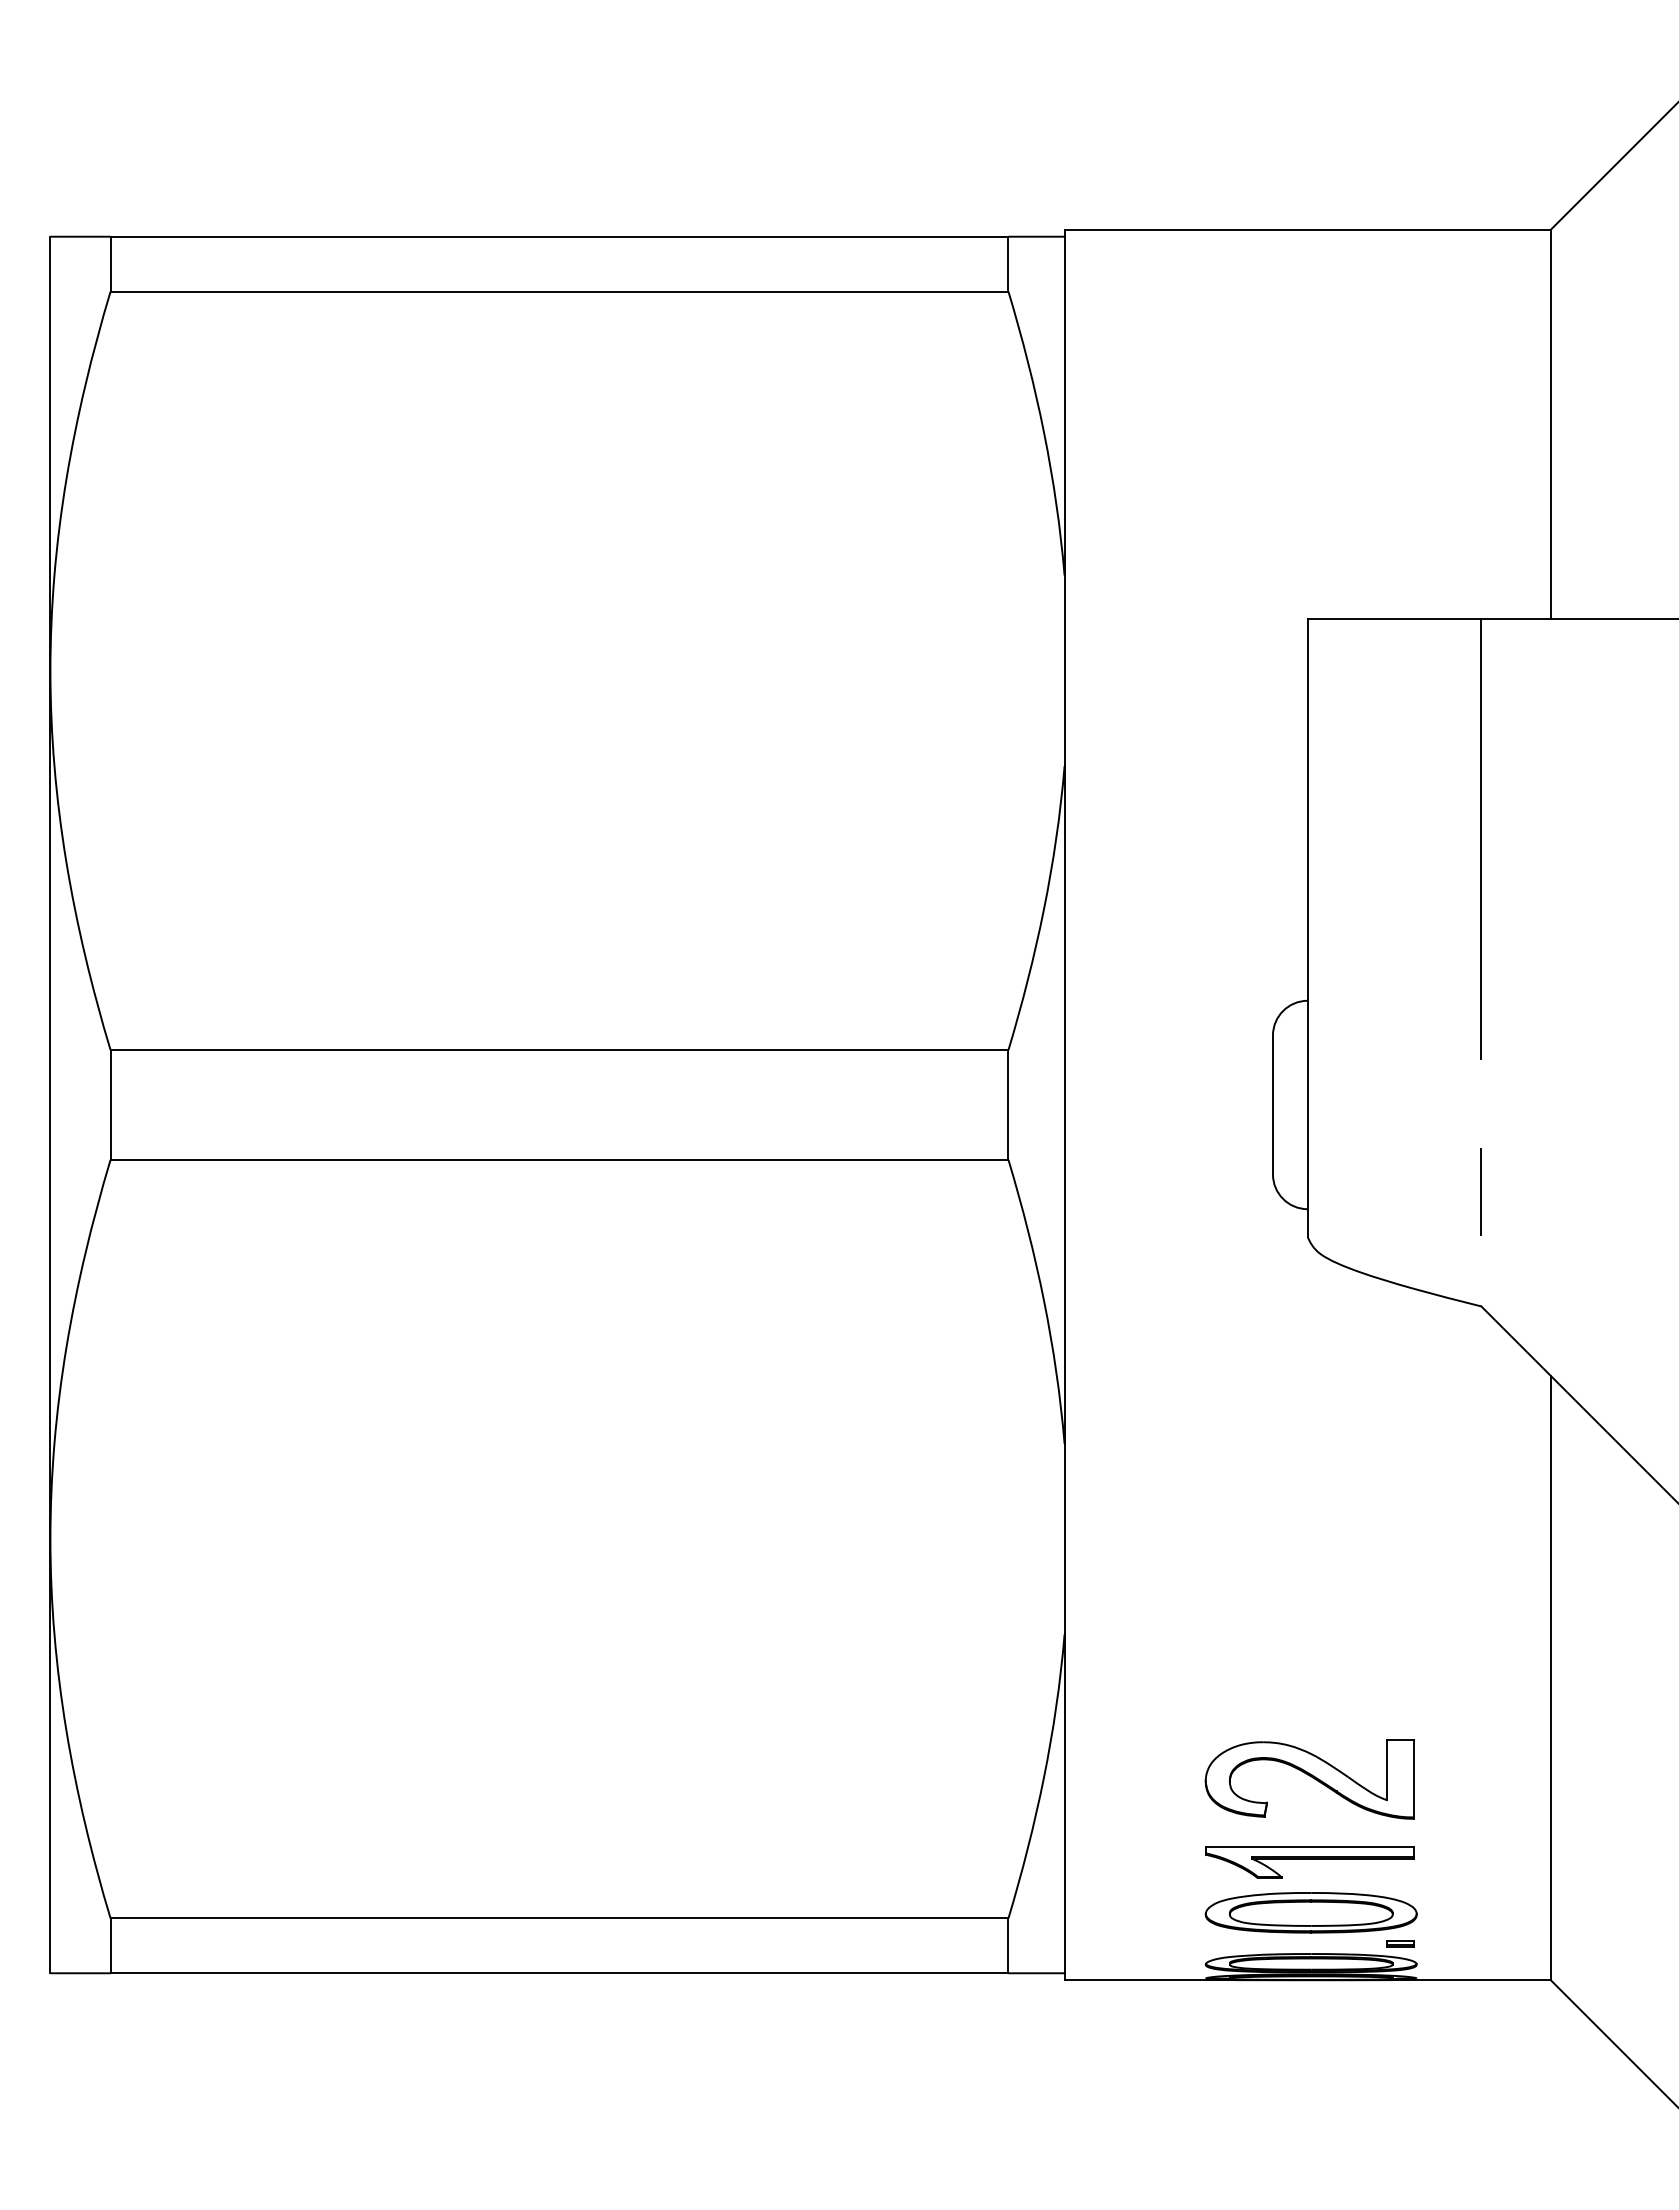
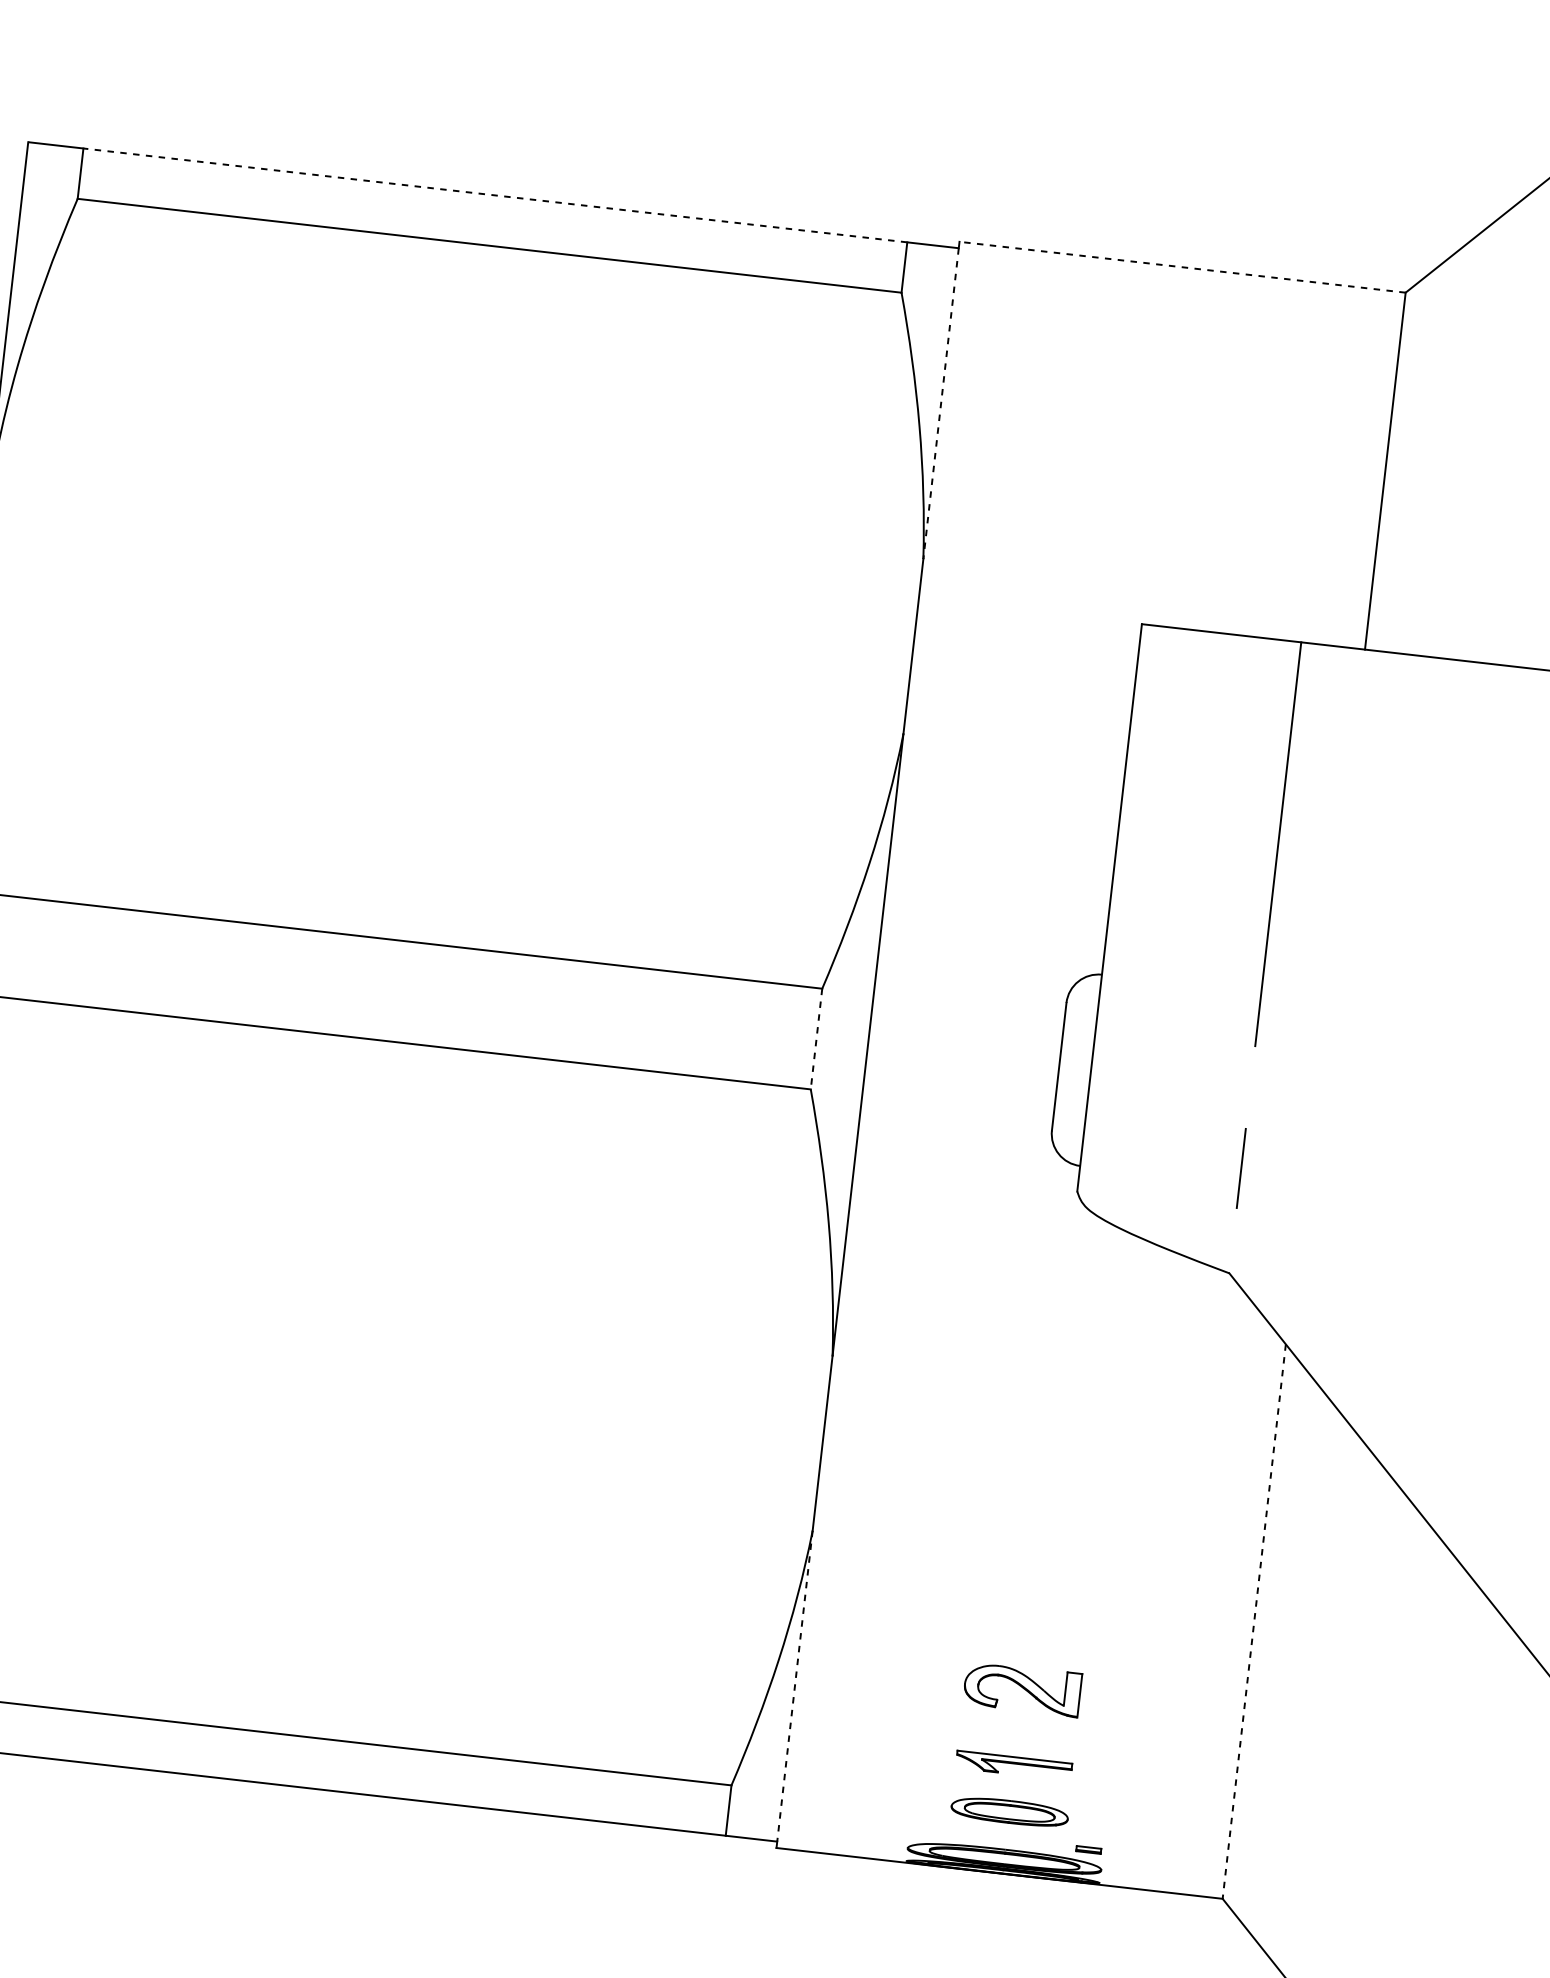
line: (1307, 229) -> (1182, 266), solid -> dashed
line: (559, 236) -> (495, 195), solid -> dashed
line: (1064, 406) -> (940, 404), solid -> dashed
line: (1008, 1105) -> (816, 1039), solid -> dashed
line: (1550, 1678) -> (1253, 1621), solid -> dashed
part: (1309, 1779) -> (1022, 1689), size x0.6
line: (1064, 1804) -> (794, 1686), solid -> dashed
part: (1309, 1862) -> (1013, 1765), size x0.6
part: (1310, 1912) -> (1009, 1811), size x0.6

